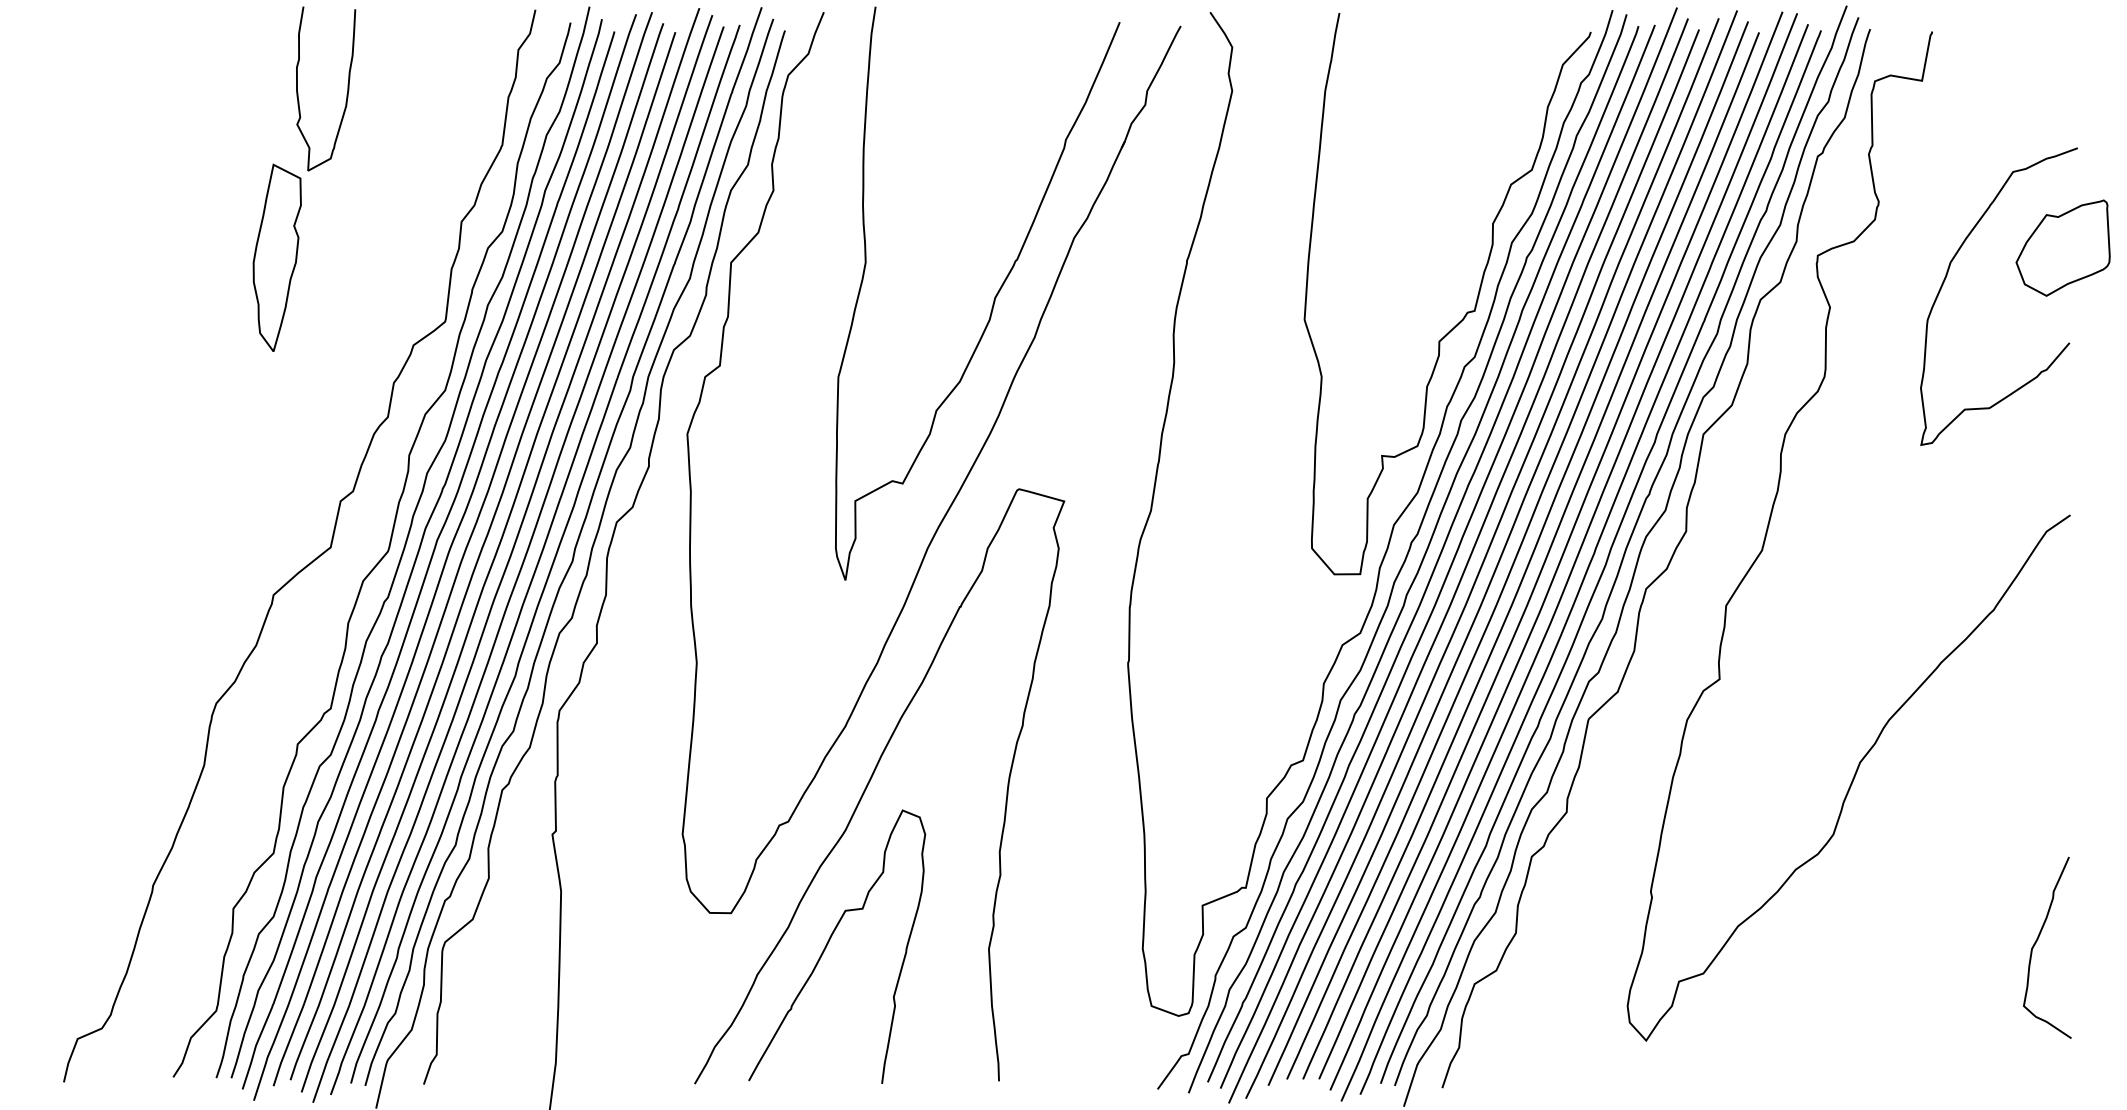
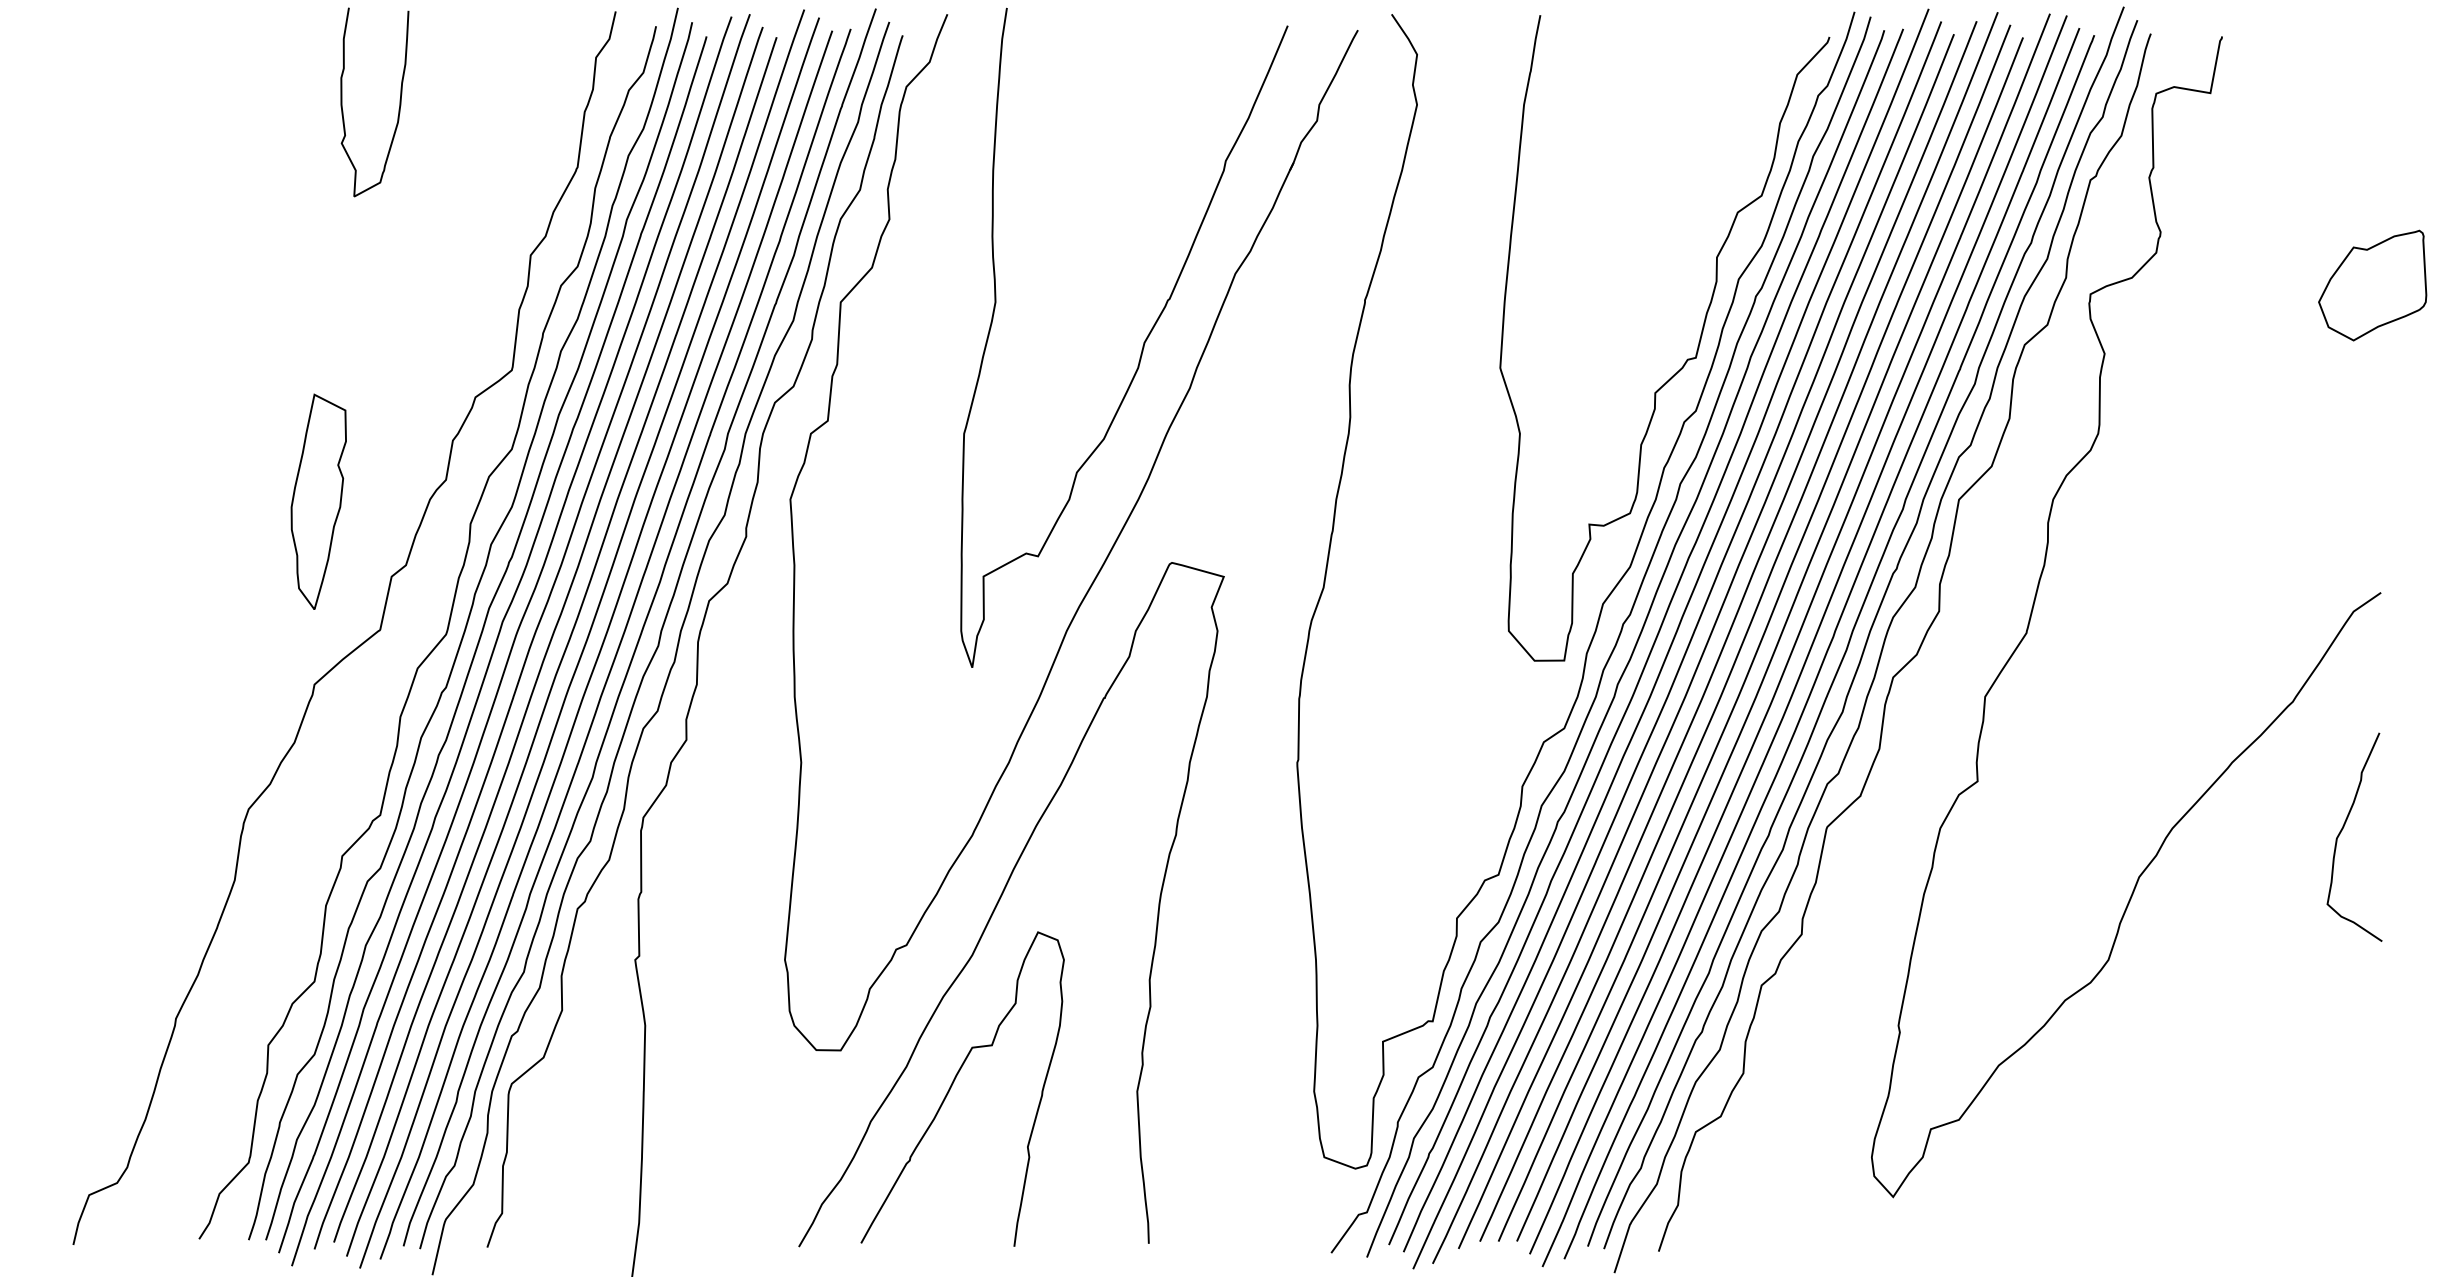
part: (277, 257) -> (318, 501), moved
curve: (1947, 275) -> (2239, 317), removed
curve: (2036, 941) -> (2342, 830), moved

